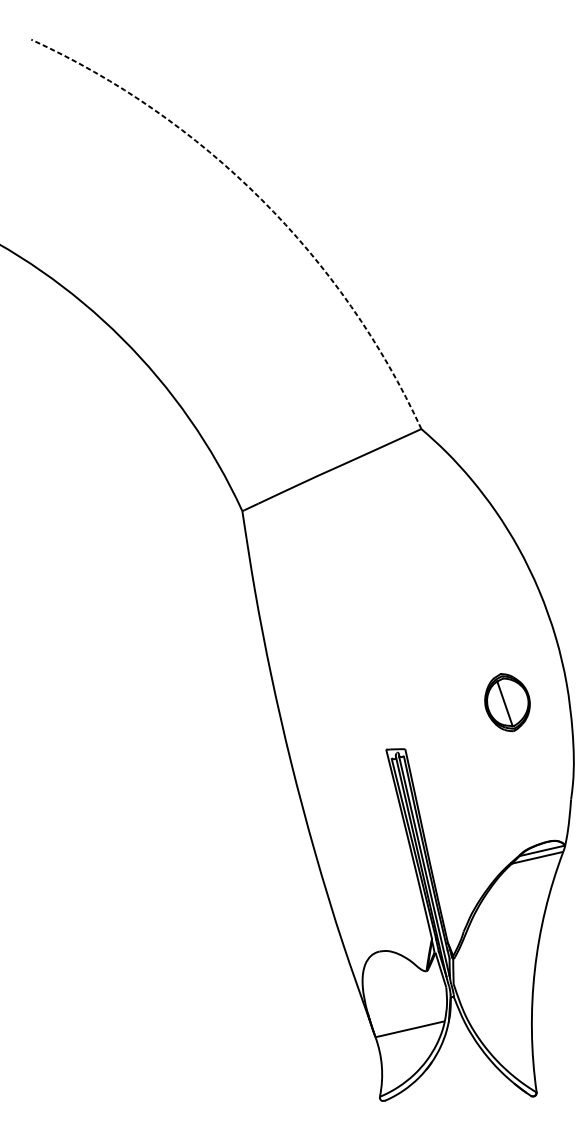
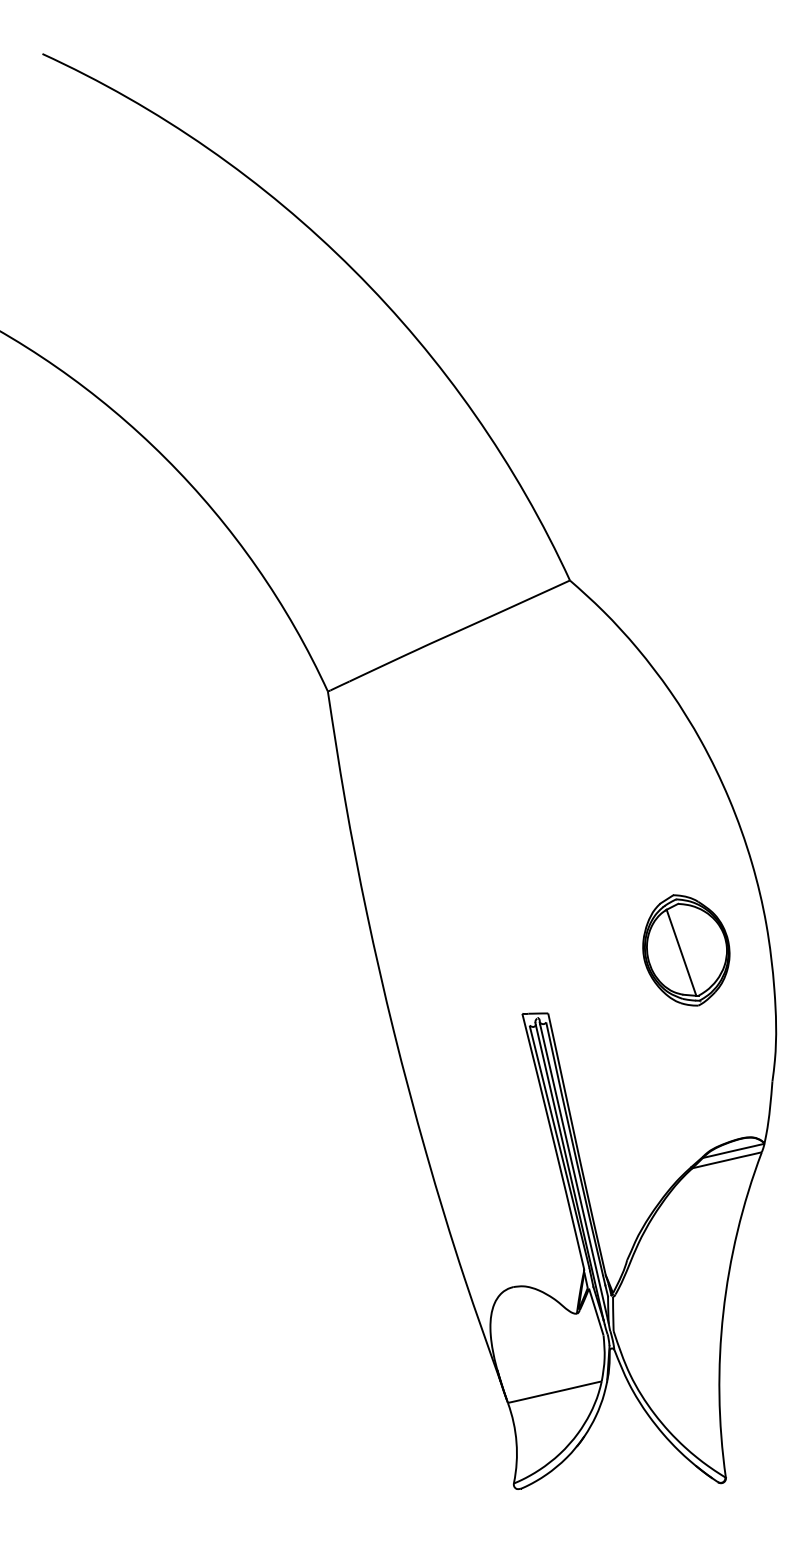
arc: (261, 199) -> (353, 269), dashed -> solid
part: (507, 702) -> (686, 950), size x1.43

